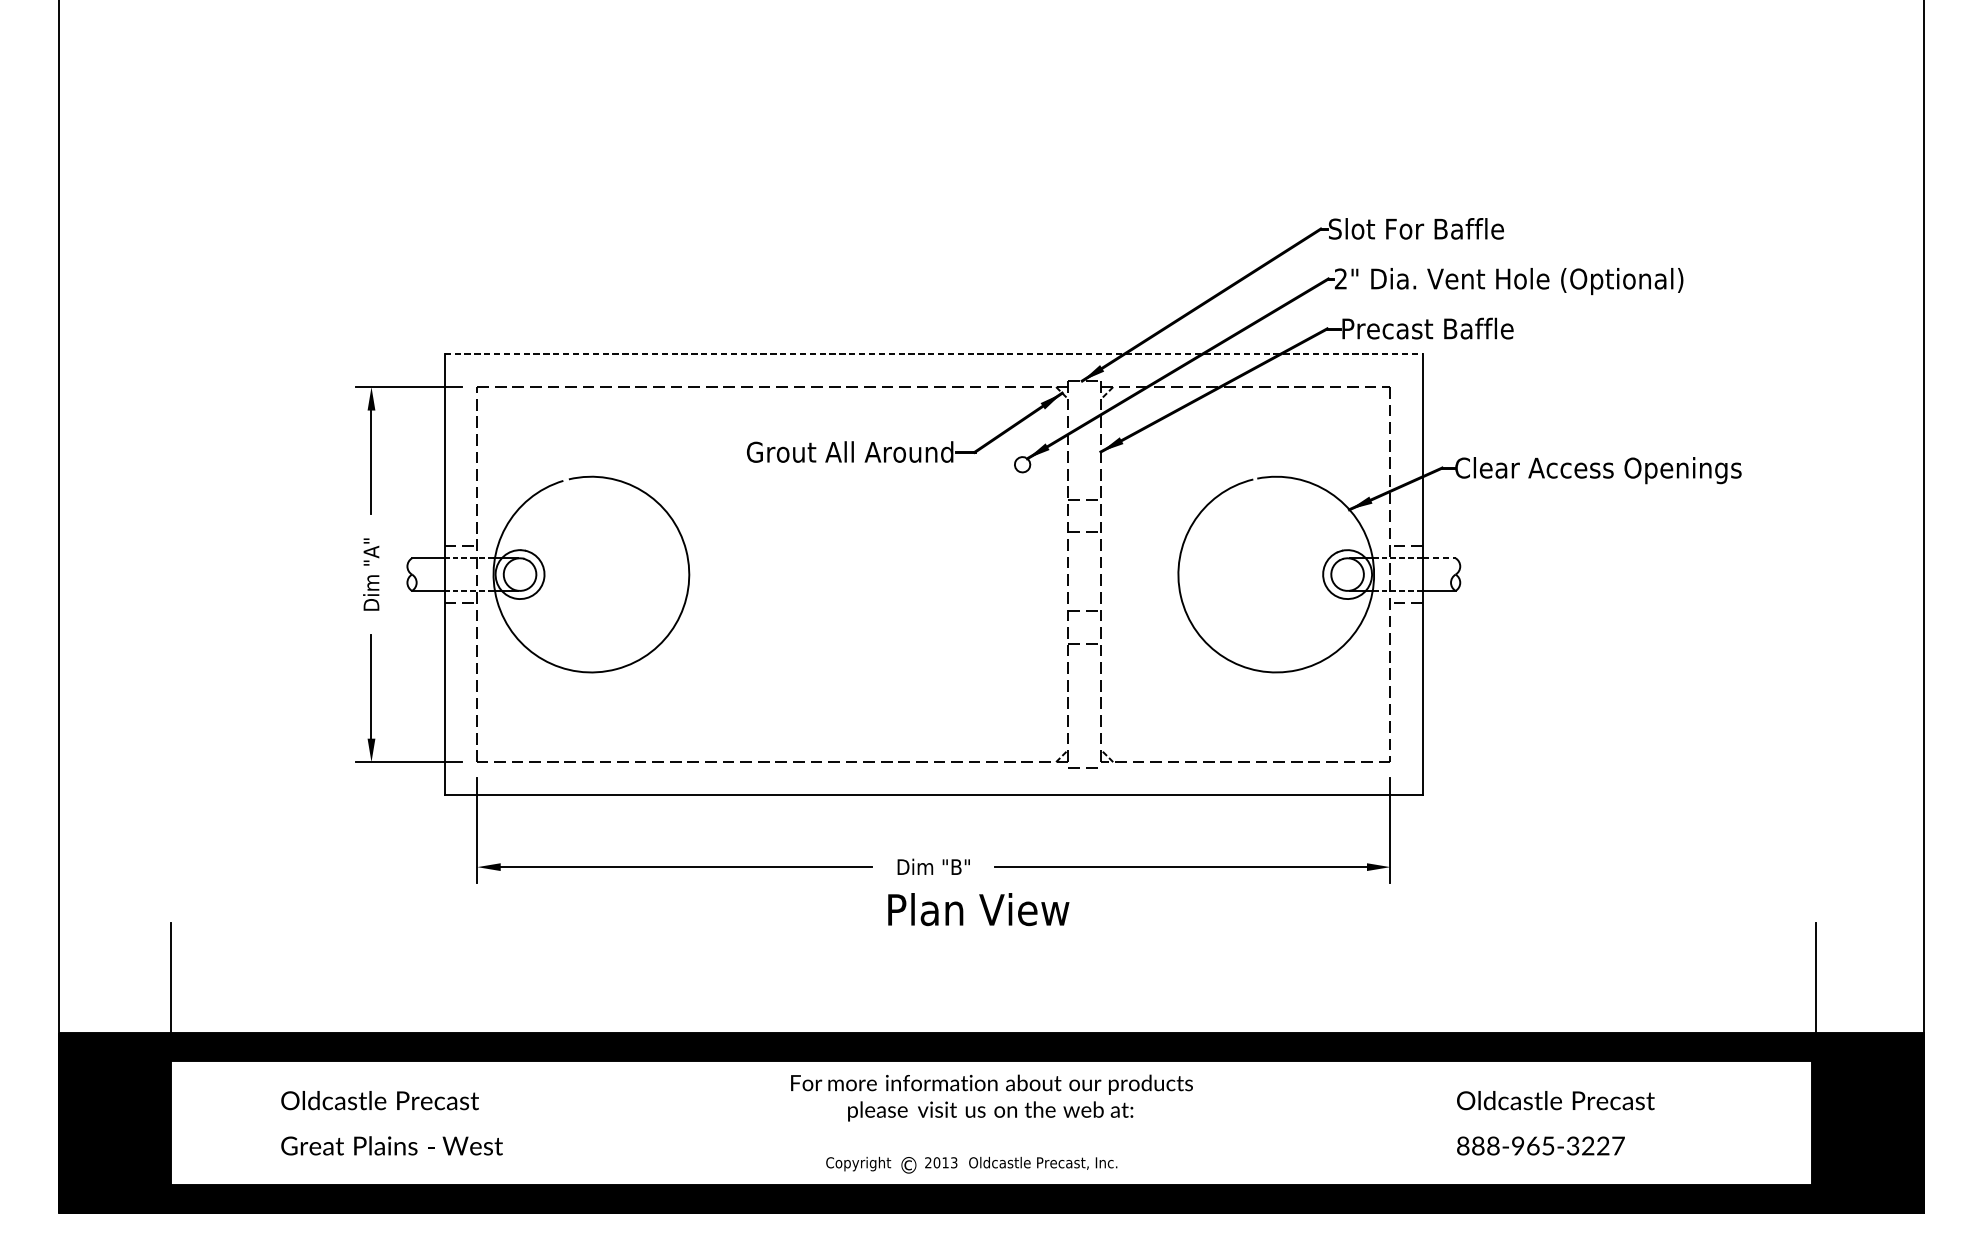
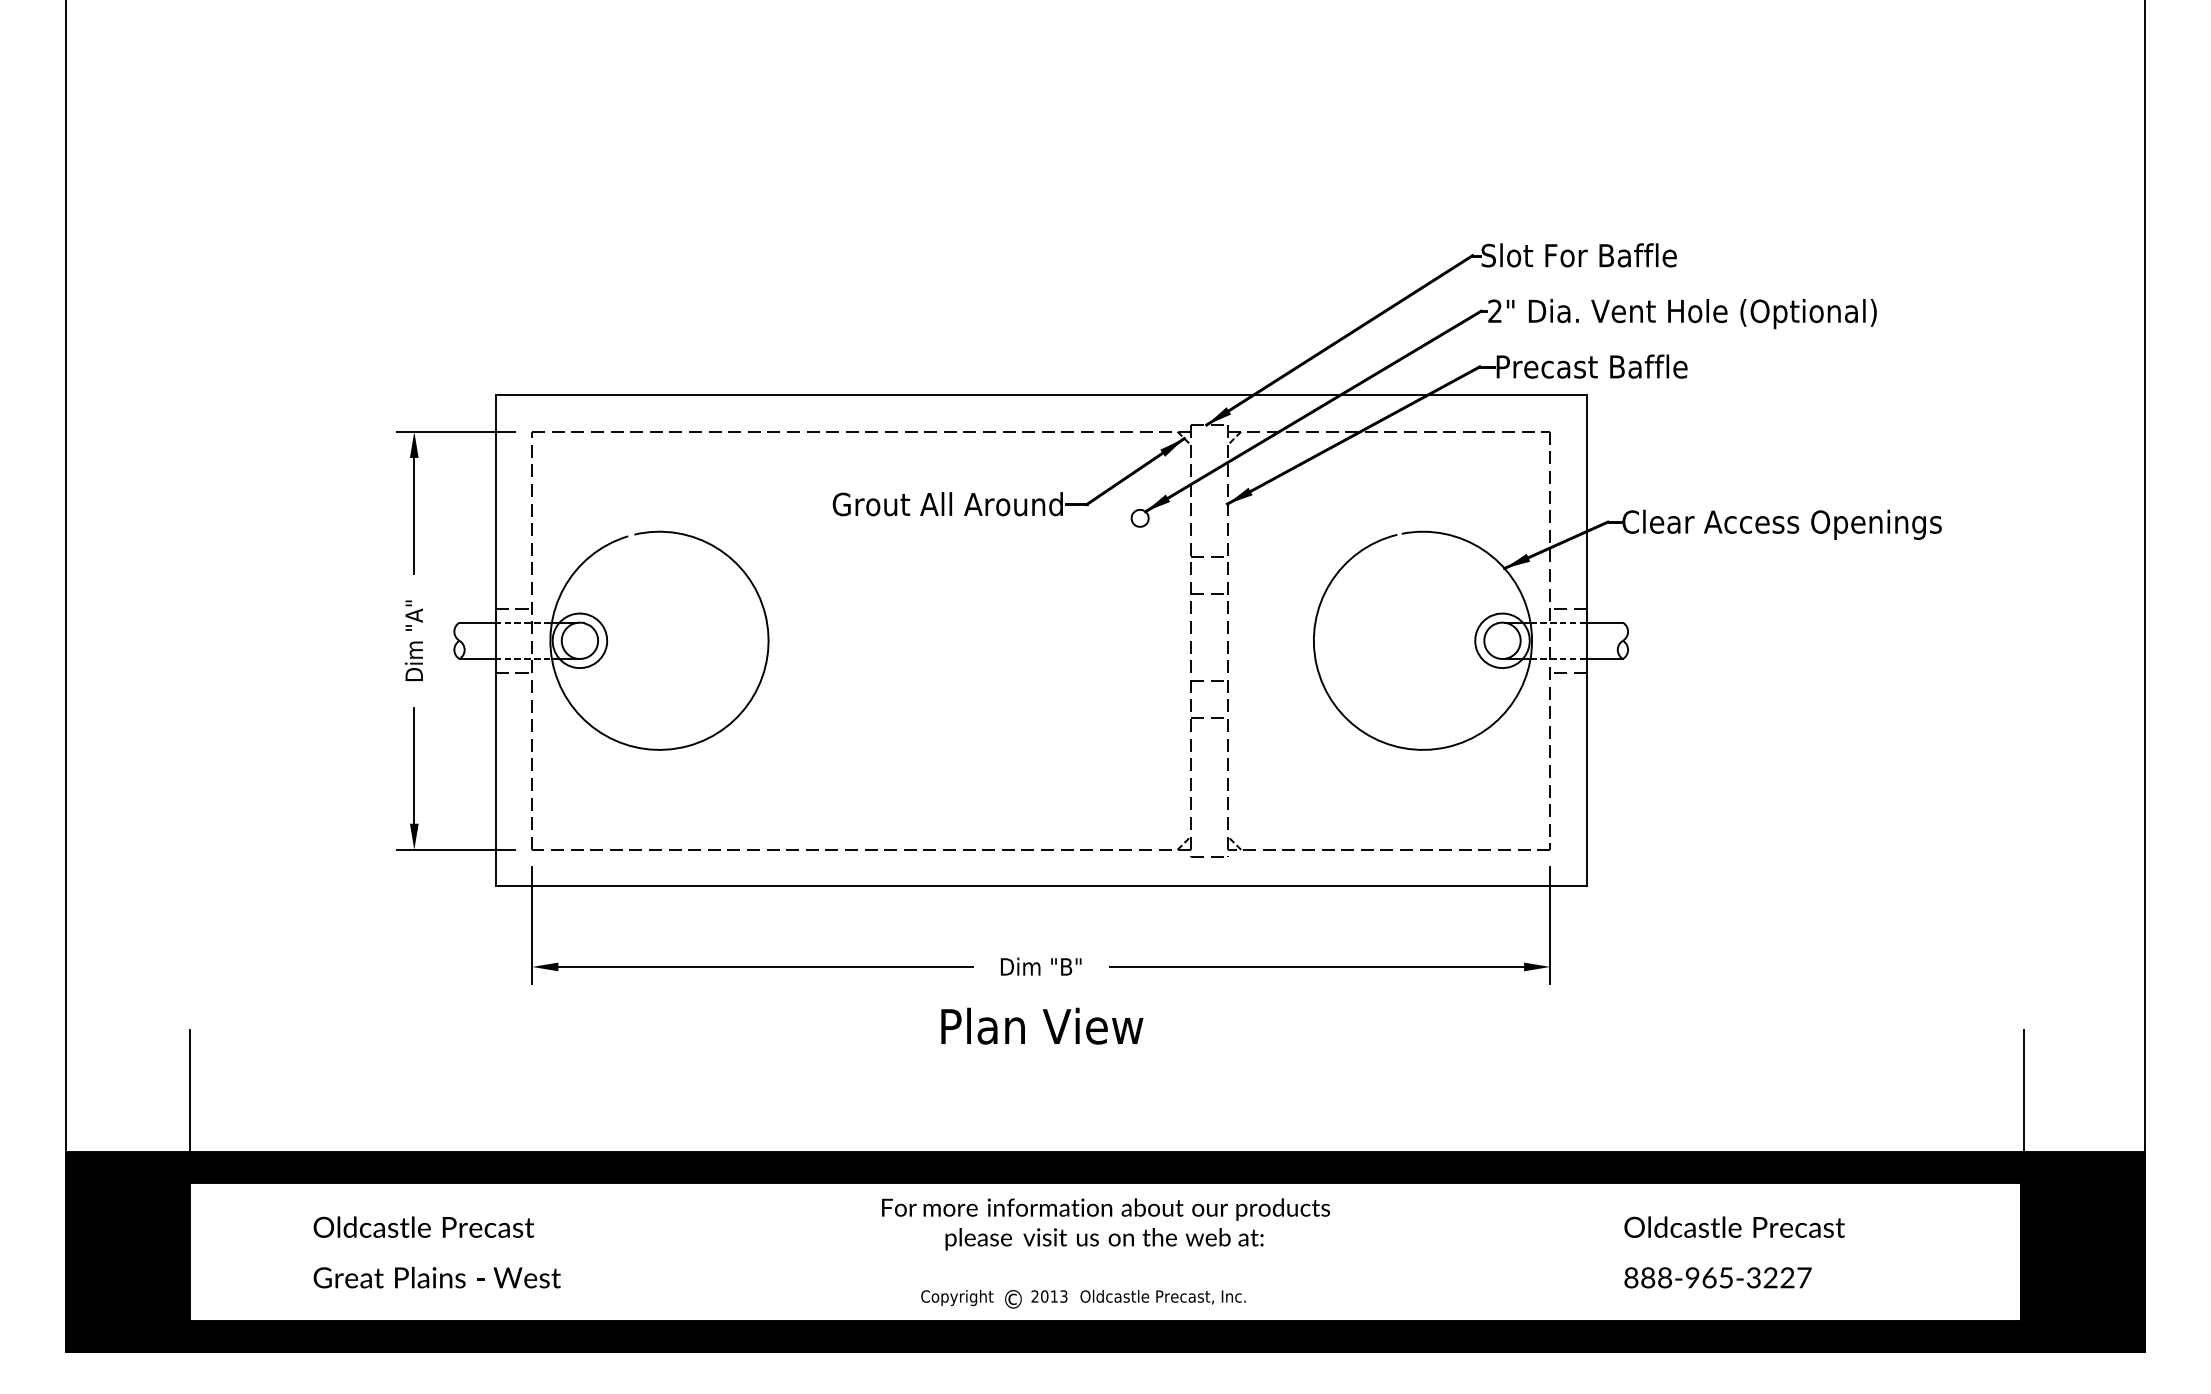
line: (934, 354) -> (1041, 395), dashed -> solid
line: (1440, 558) -> (1605, 622), dashed -> solid
text: (978, 908) -> (1042, 1025), moved

